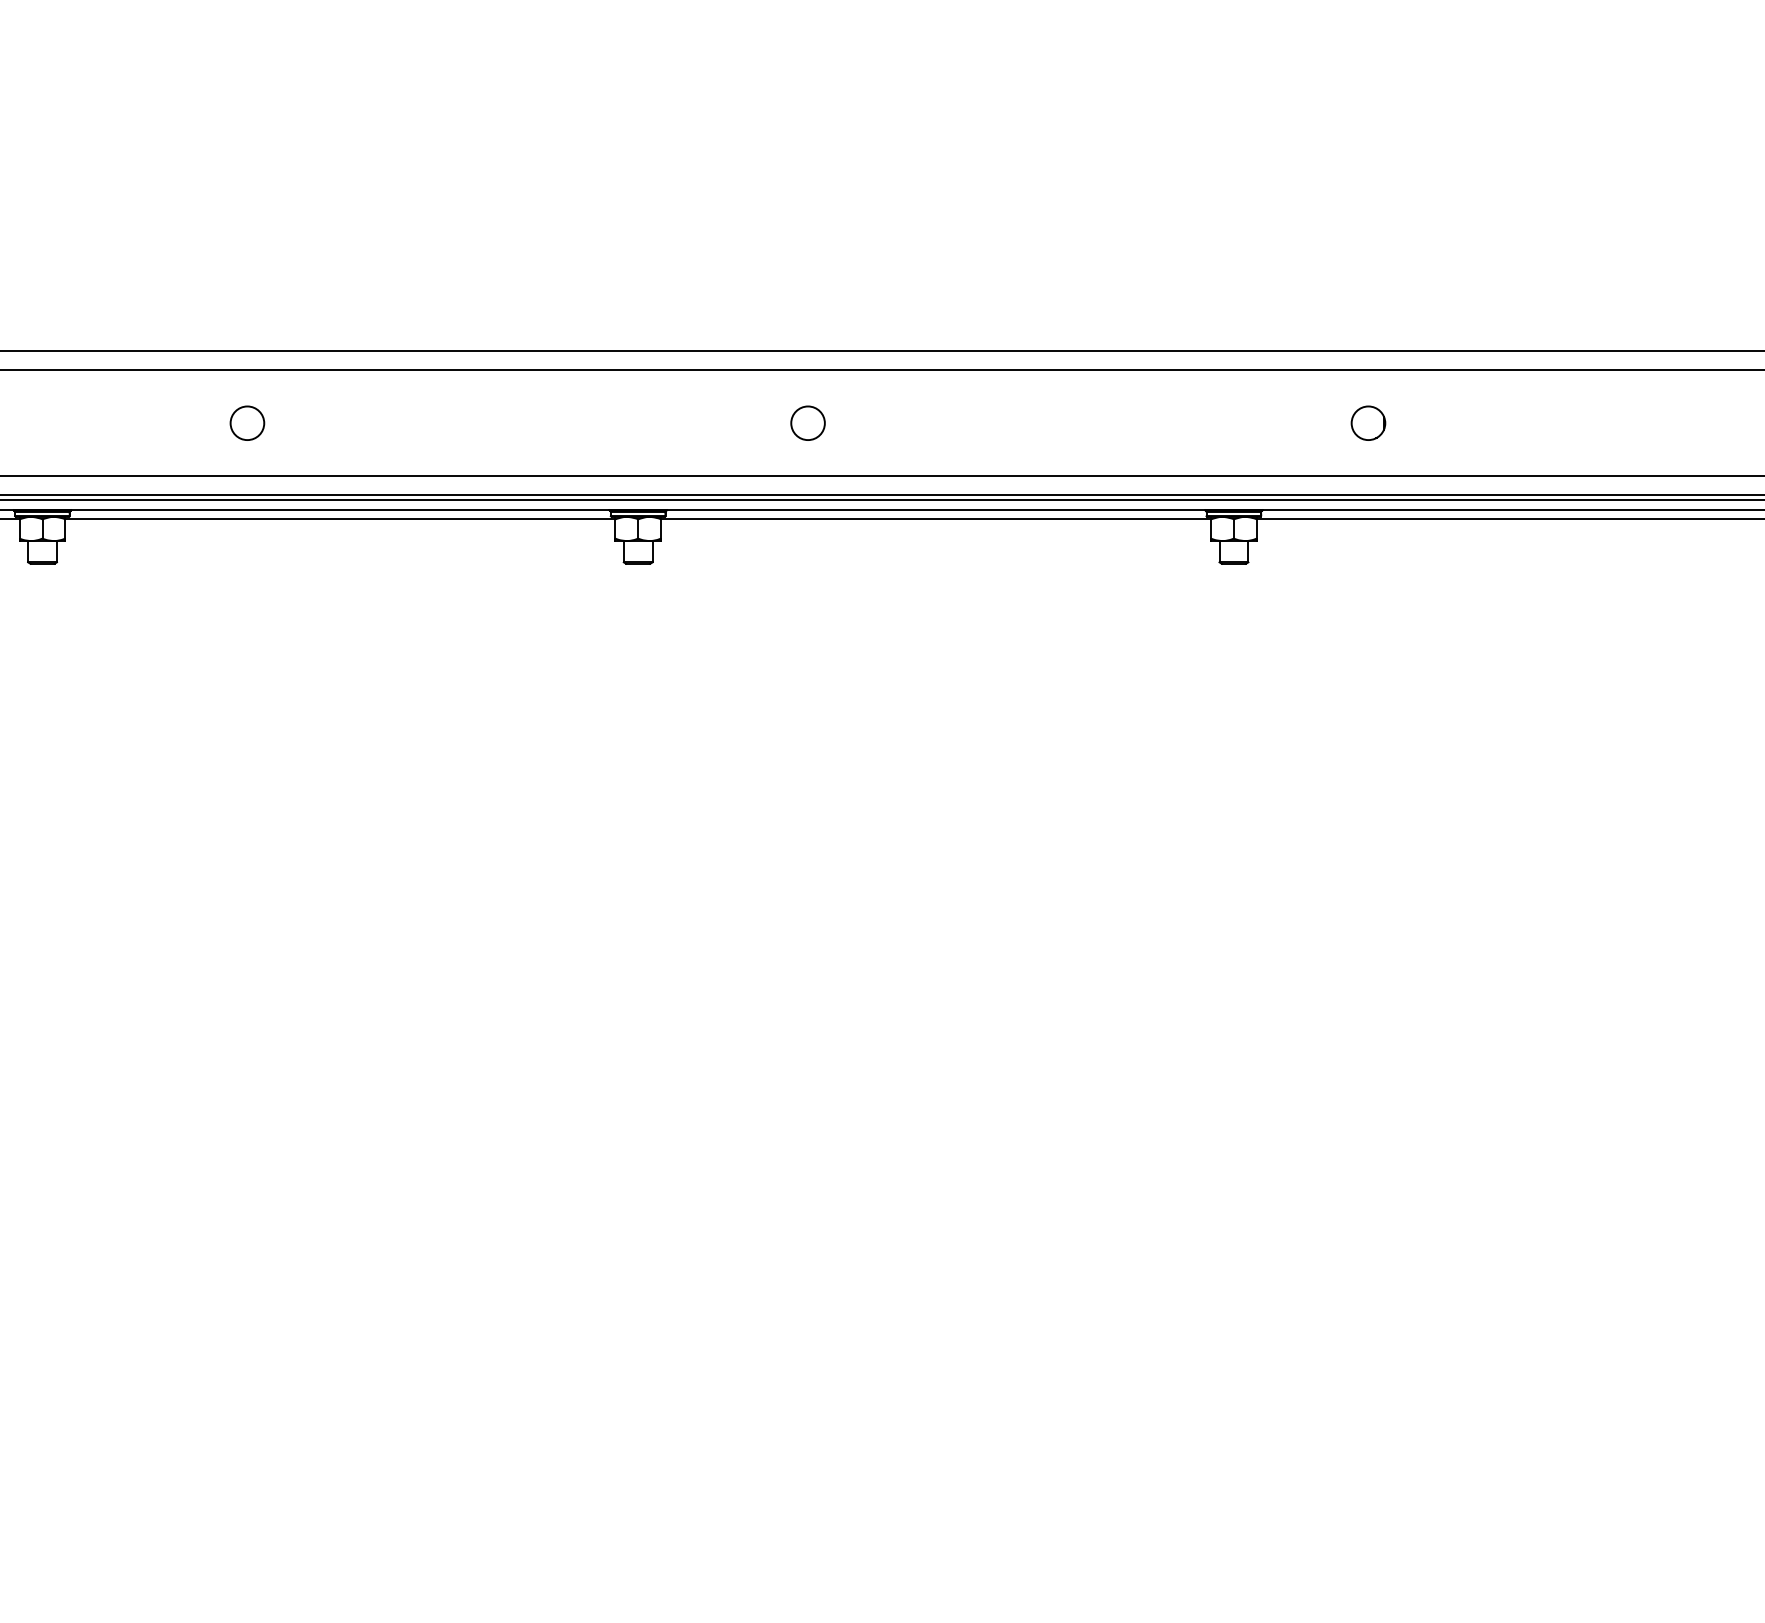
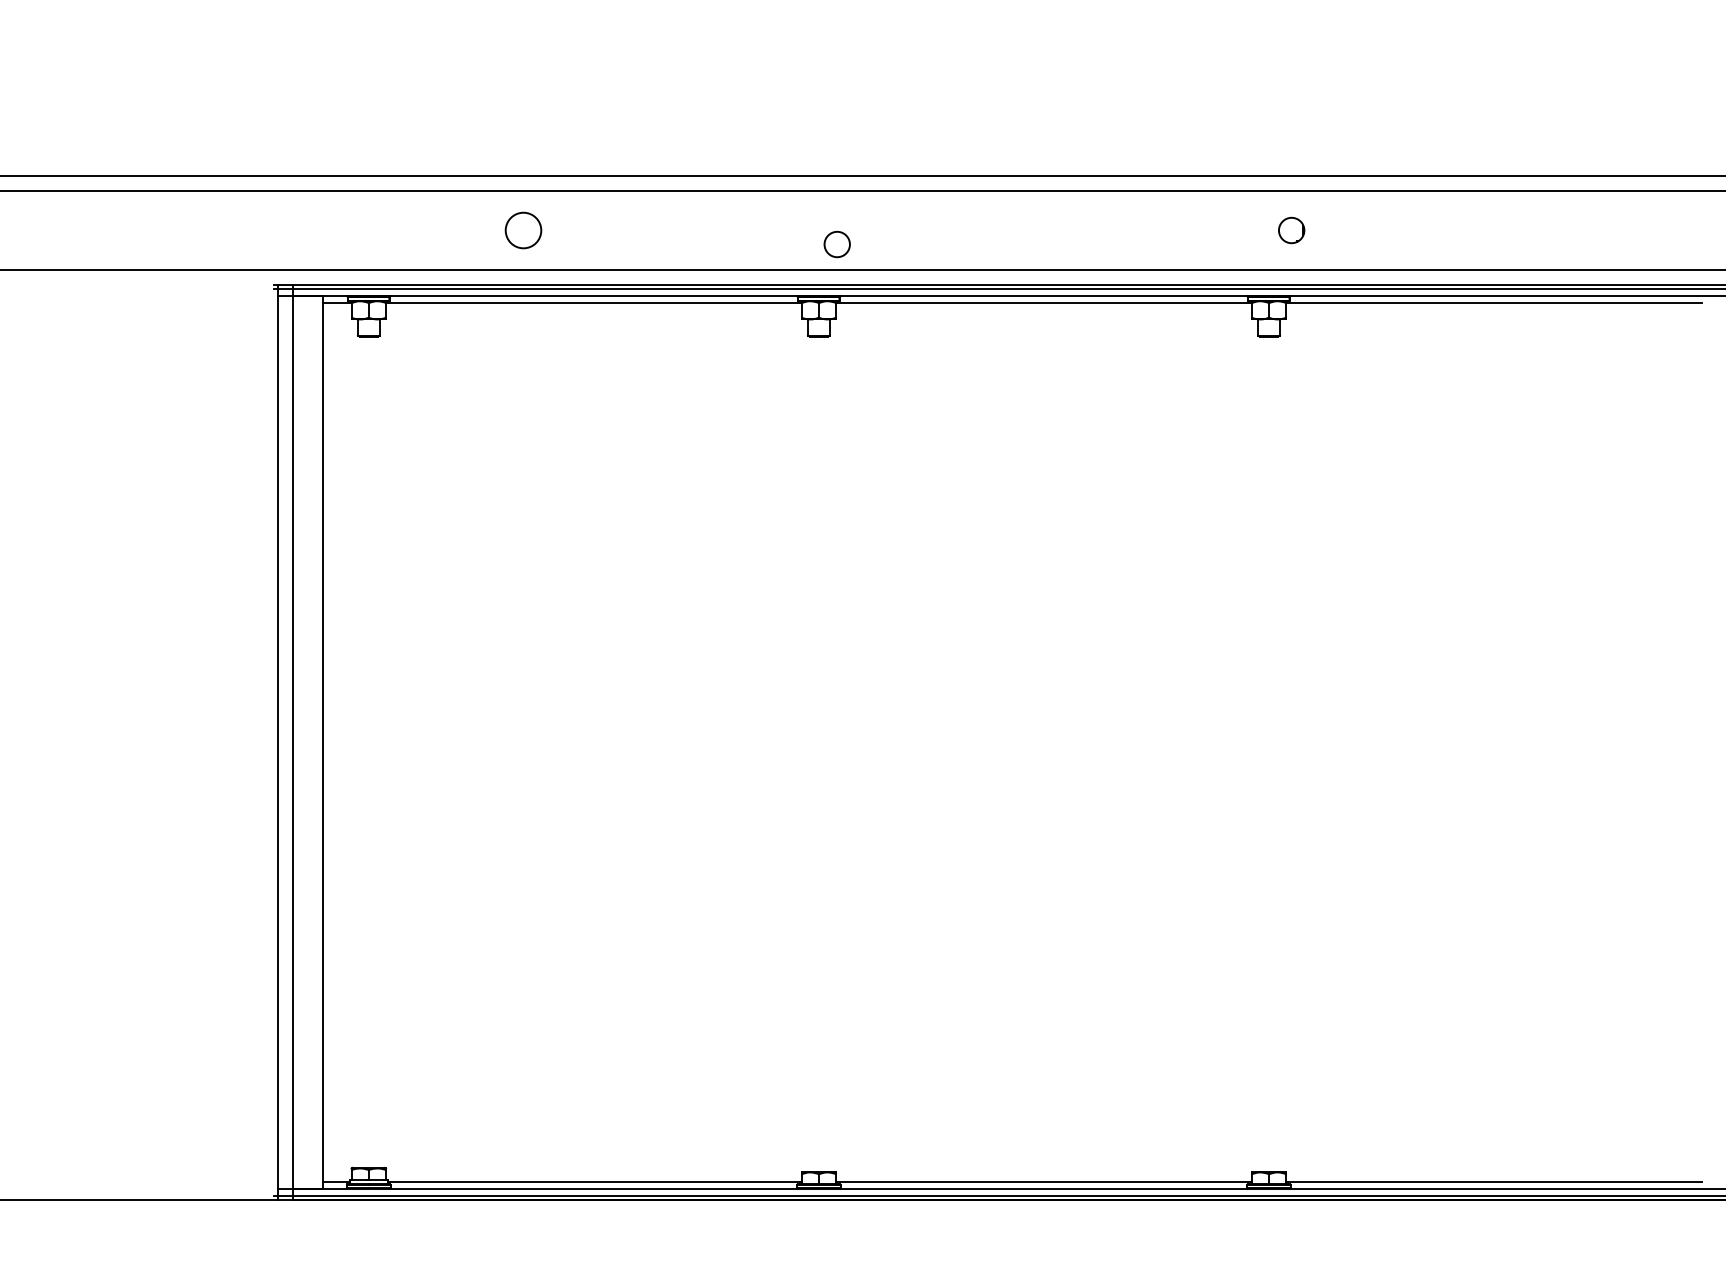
circle: (247, 423) -> (523, 230), size x1.4
circle: (807, 423) -> (836, 244), moved
part: (1368, 423) -> (1291, 230), moved

